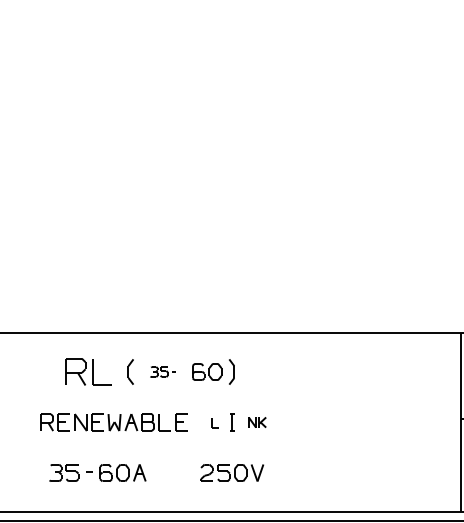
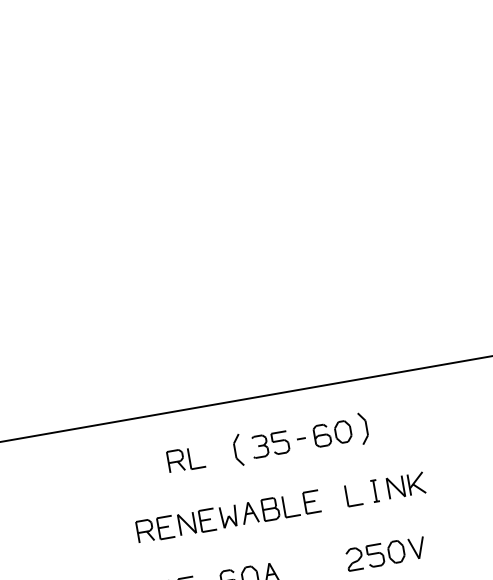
part: (88, 371) -> (185, 458), size x0.62
part: (162, 371) -> (277, 442), size x1.67
part: (214, 422) -> (352, 494), size x1.67
part: (257, 422) -> (406, 485), size x1.67

